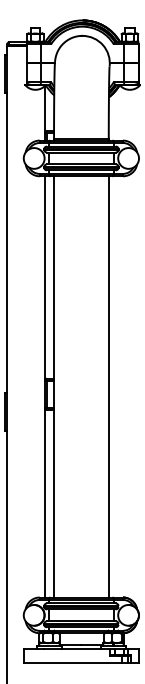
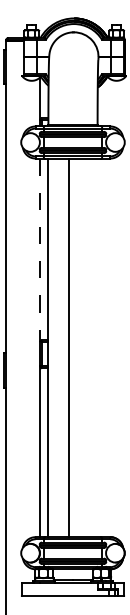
line: (45, 278) -> (40, 250), solid -> dashed
line: (108, 386) -> (68, 347), moved

